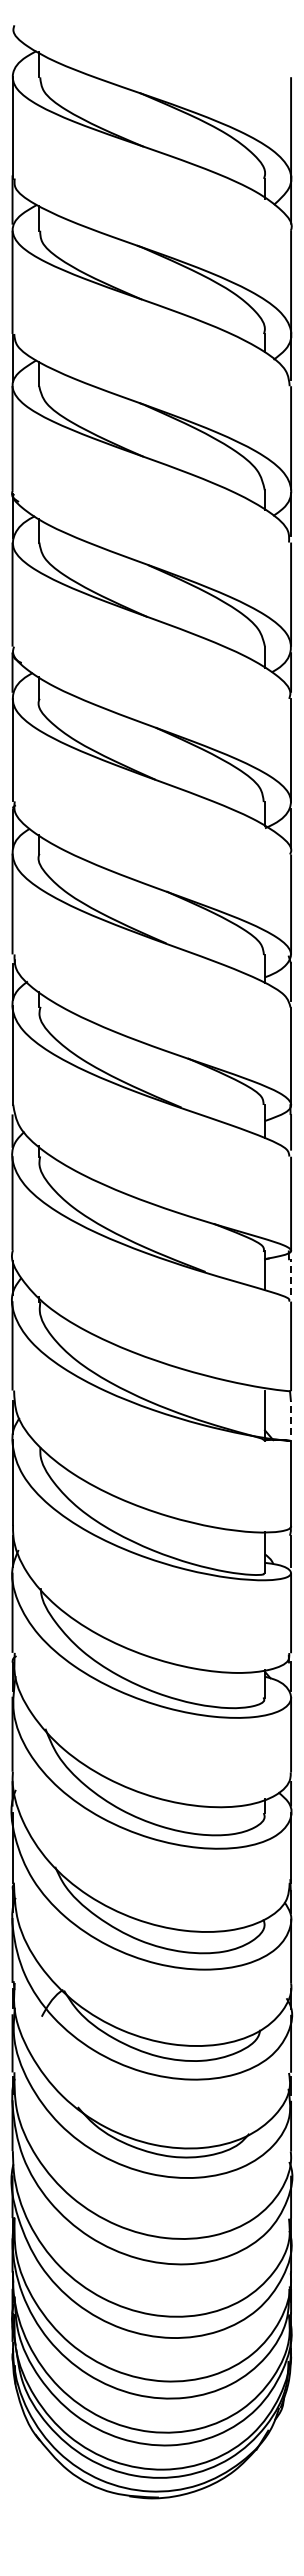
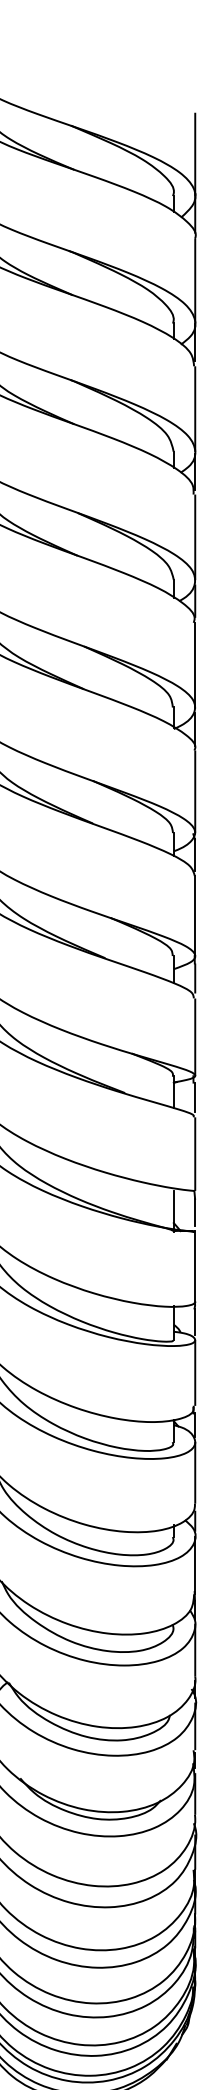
line: (291, 1276) -> (195, 1096), dashed -> solid
line: (291, 1417) -> (195, 1212), dashed -> solid

